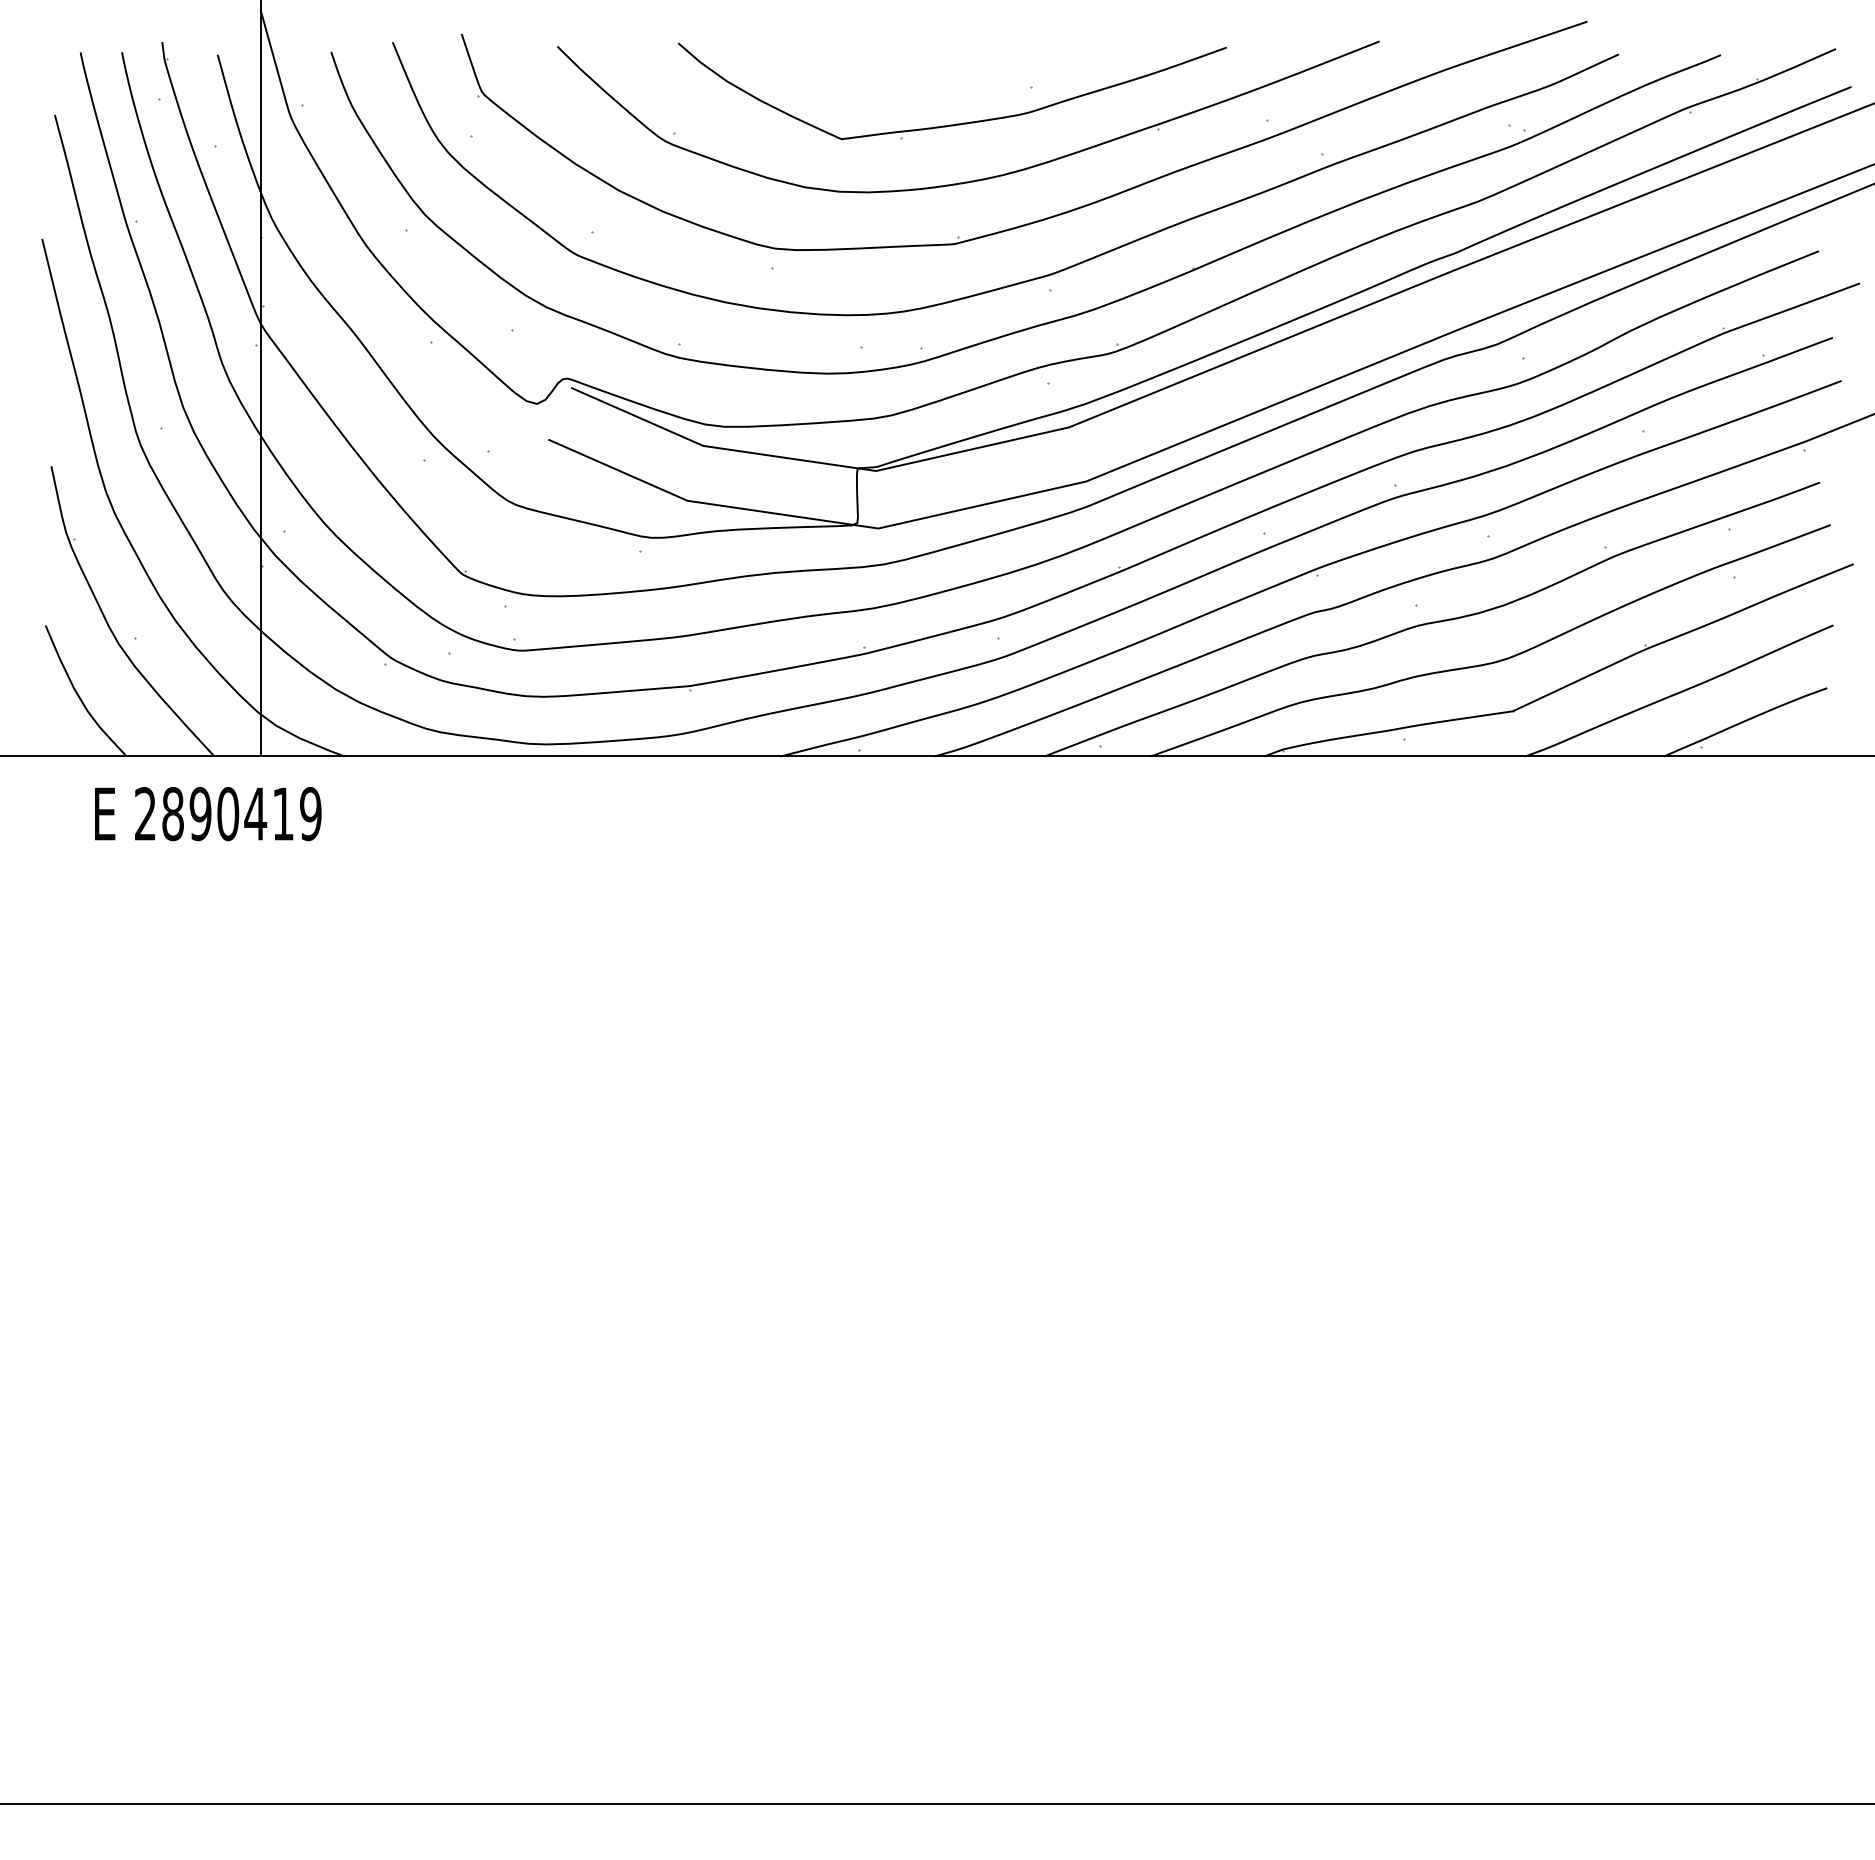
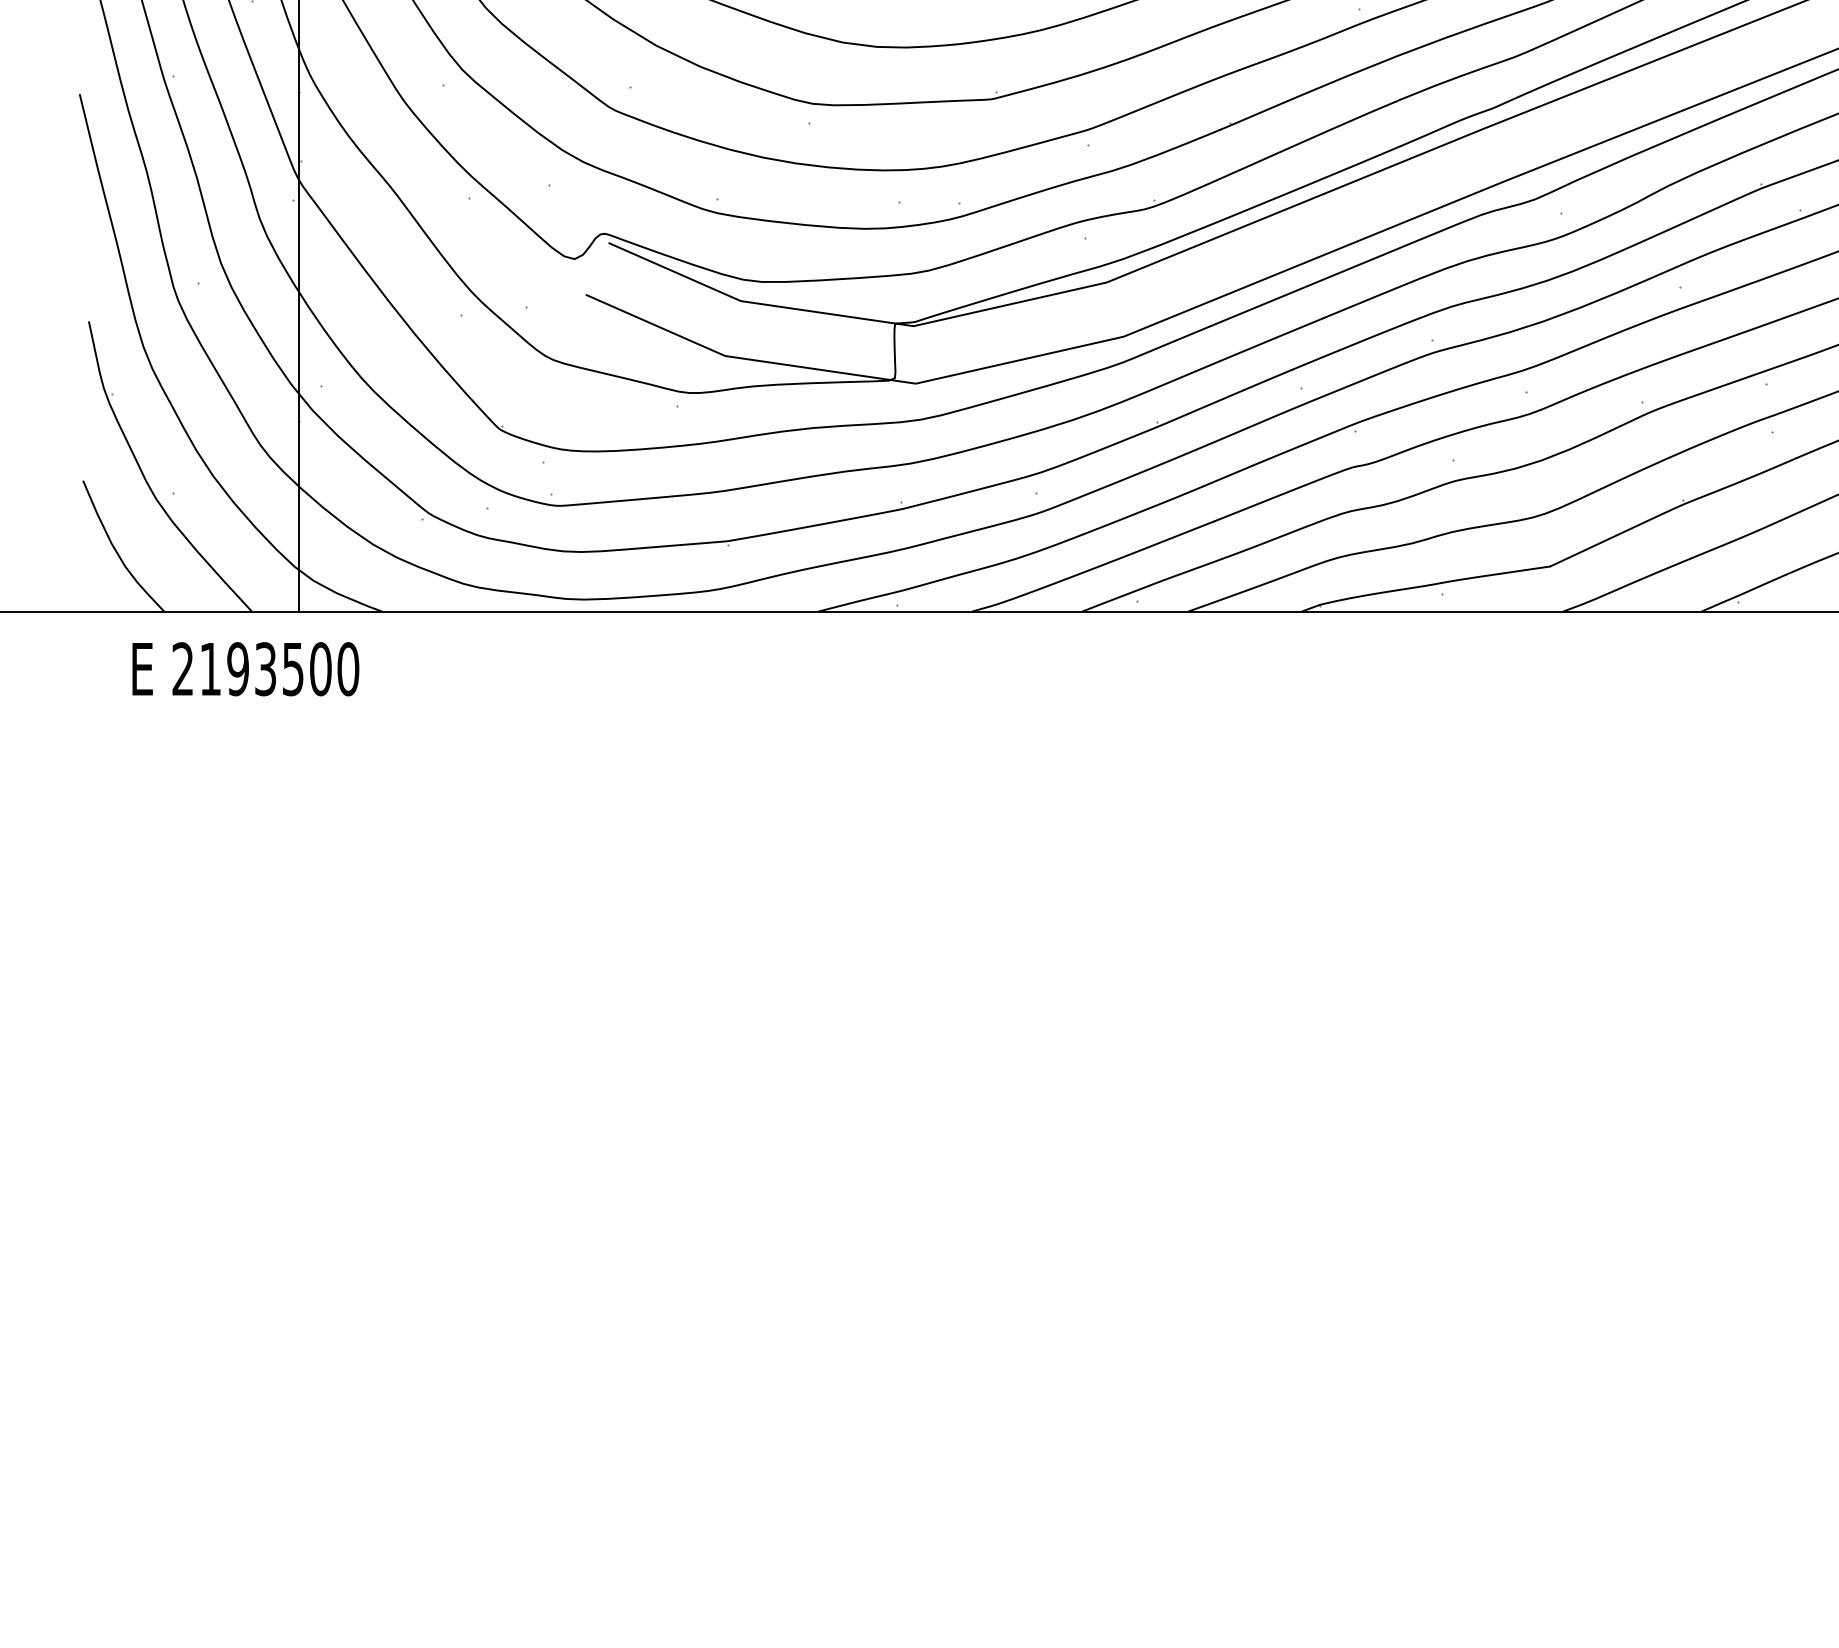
text: (241, 814) -> (279, 669), 2890419 -> 2193500

